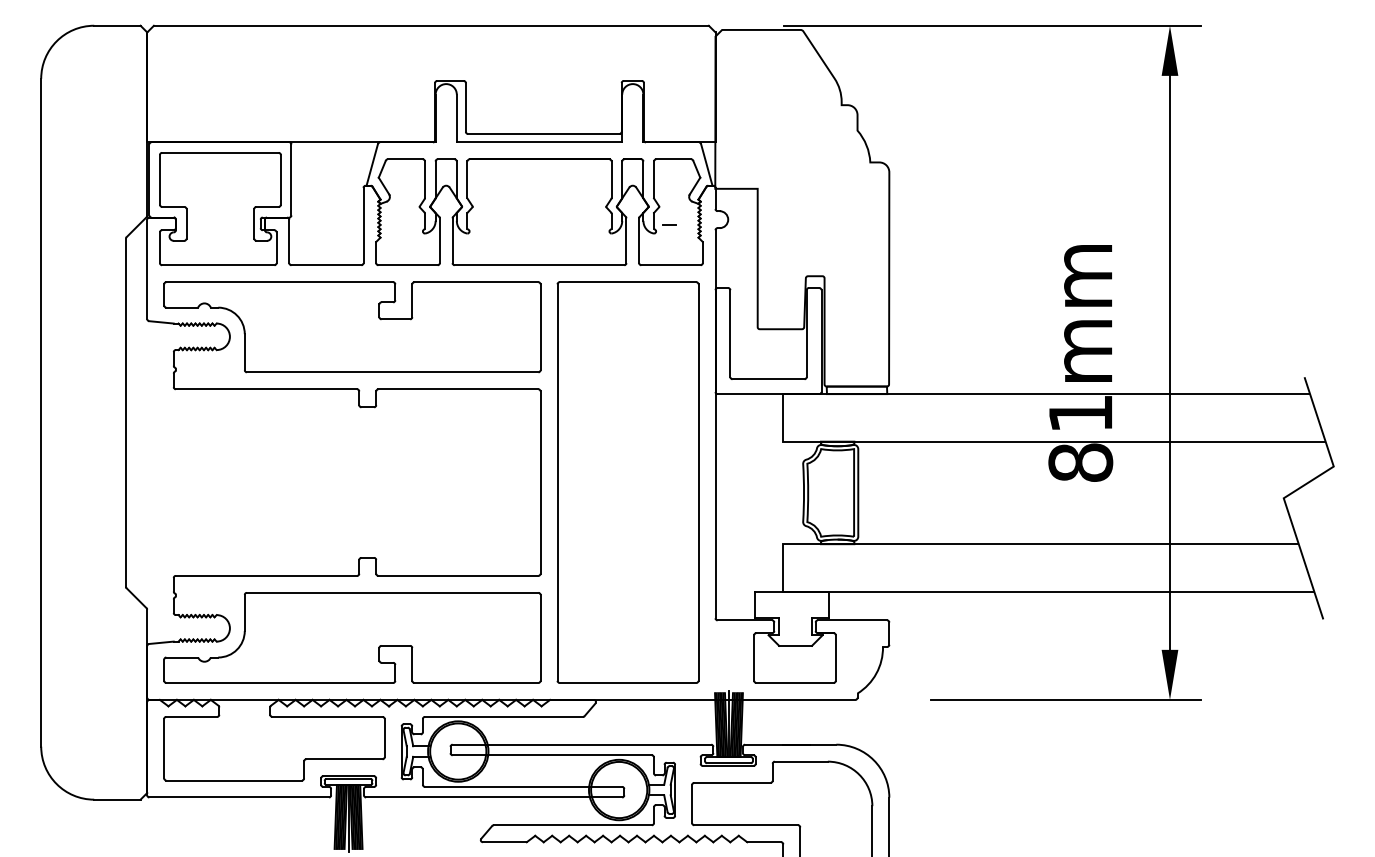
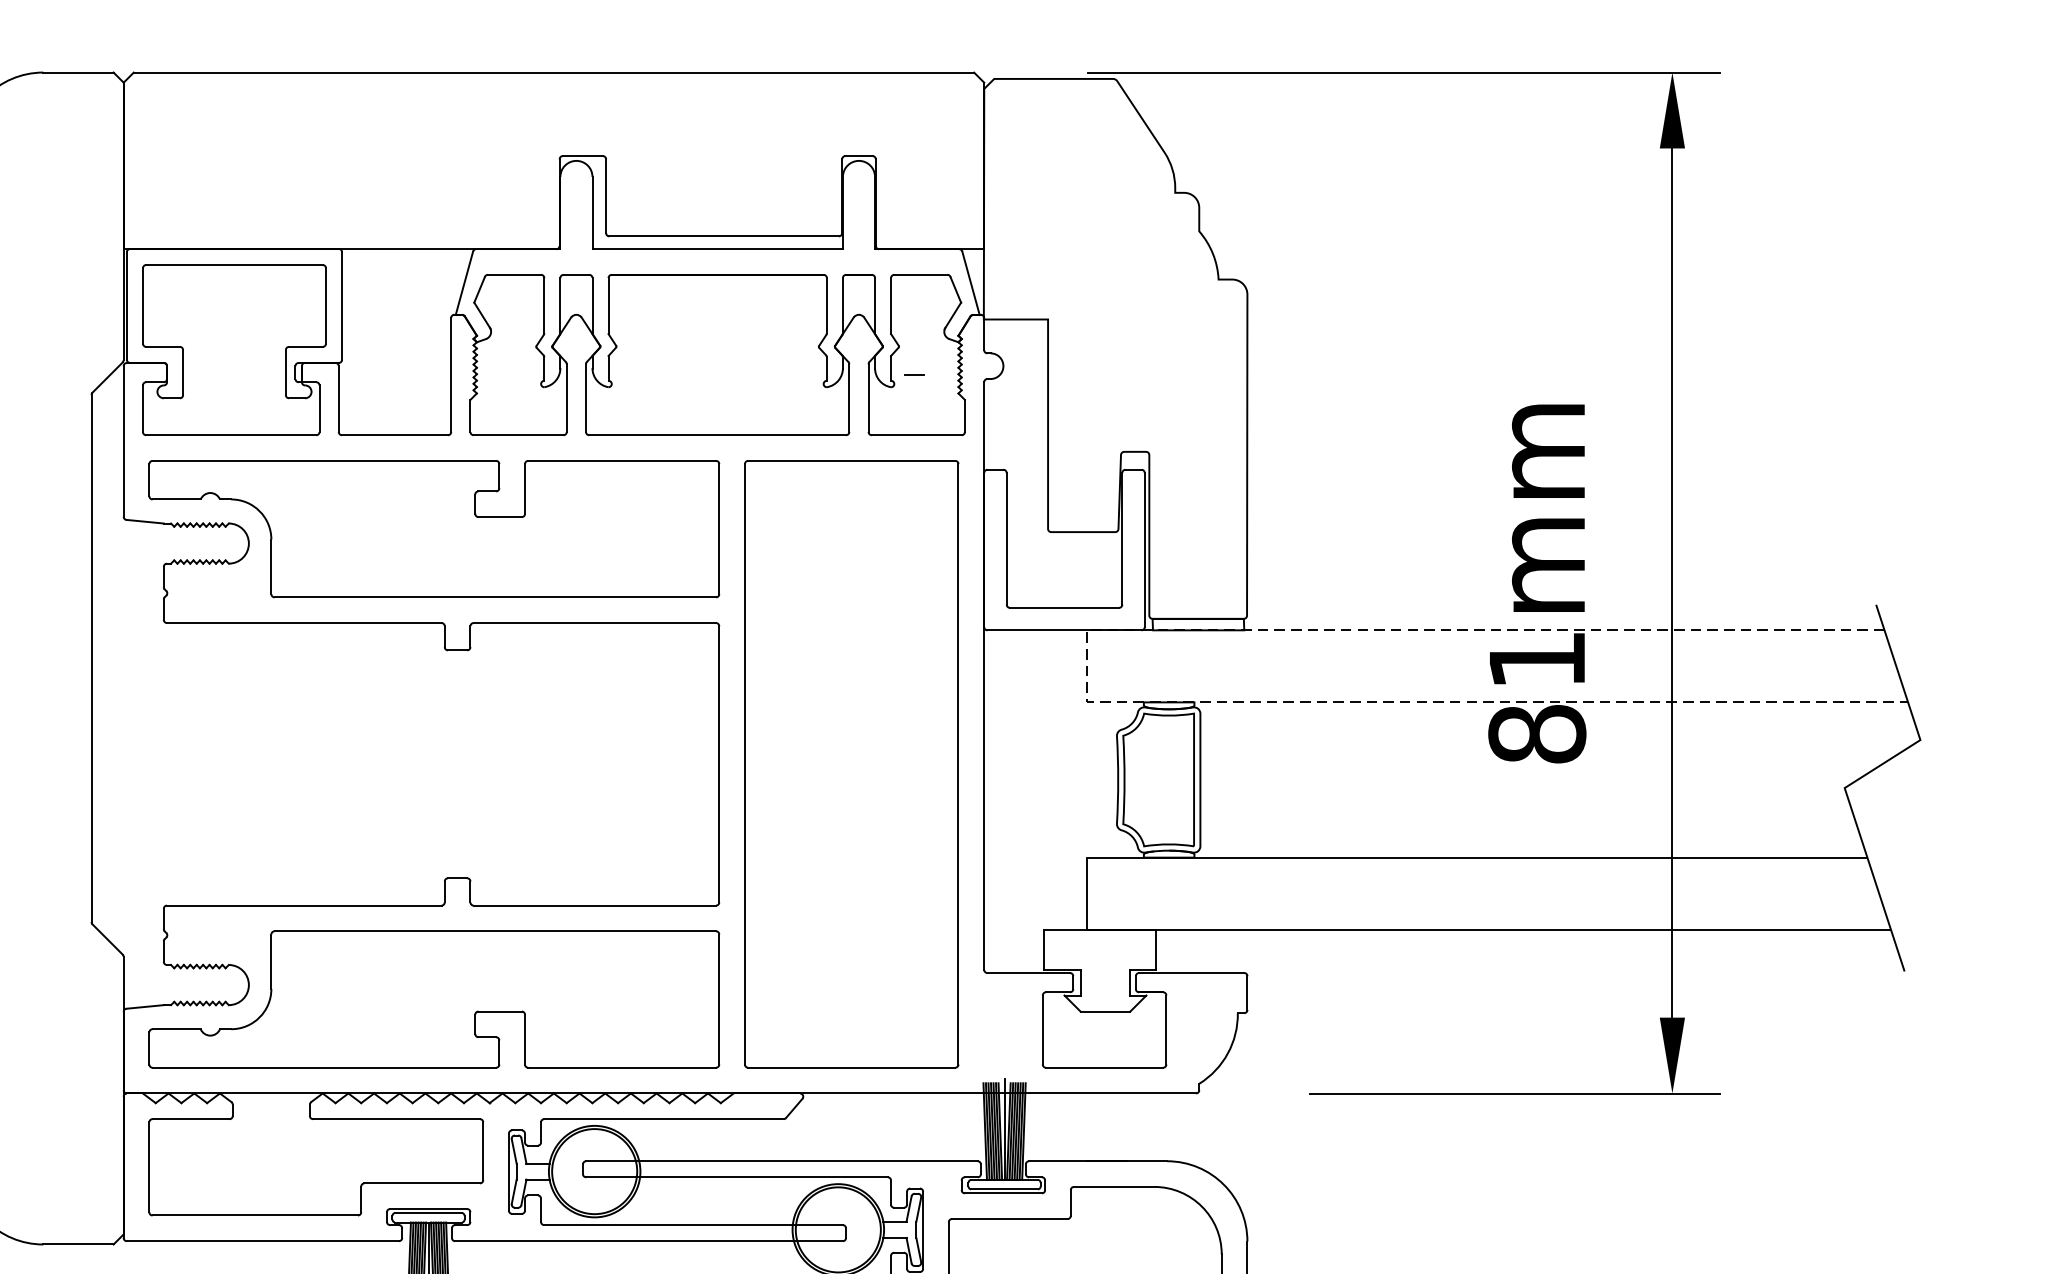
line: (783, 425) -> (1087, 677), solid -> dashed

